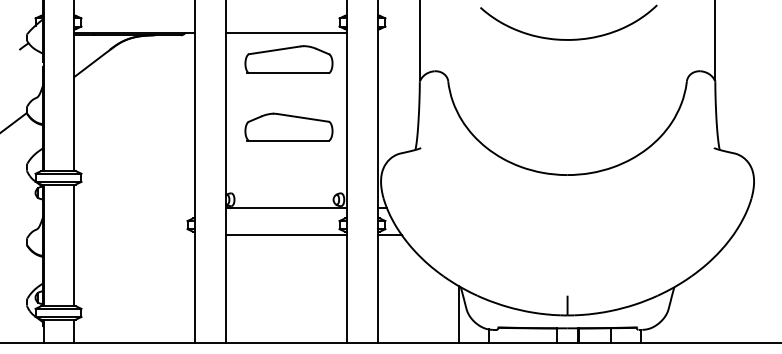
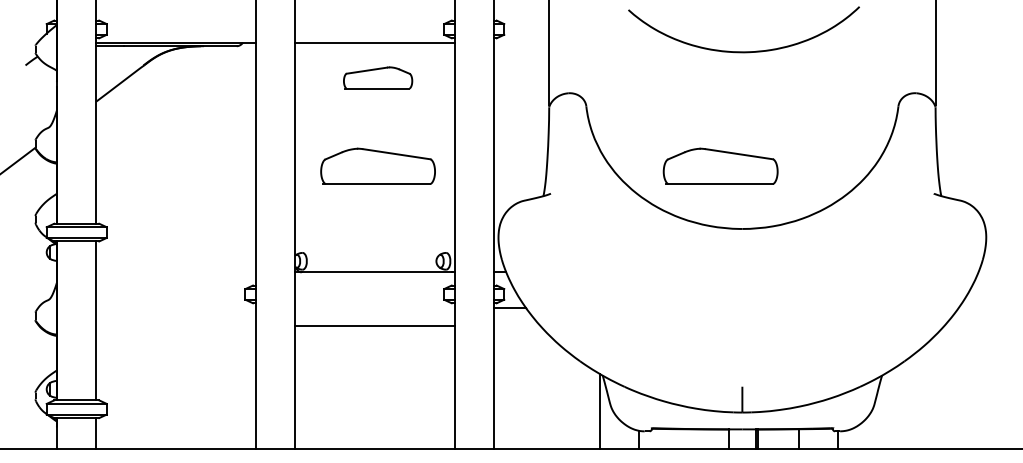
part: (288, 59) -> (377, 77), size x0.6
part: (550, 126) -> (720, 165), added
line: (286, 235) -> (374, 326), moved

